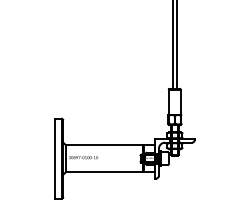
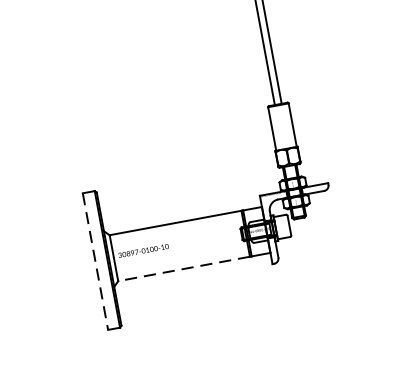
line: (55, 158) -> (96, 261), solid -> dashed
line: (104, 172) -> (184, 269), solid -> dashed

